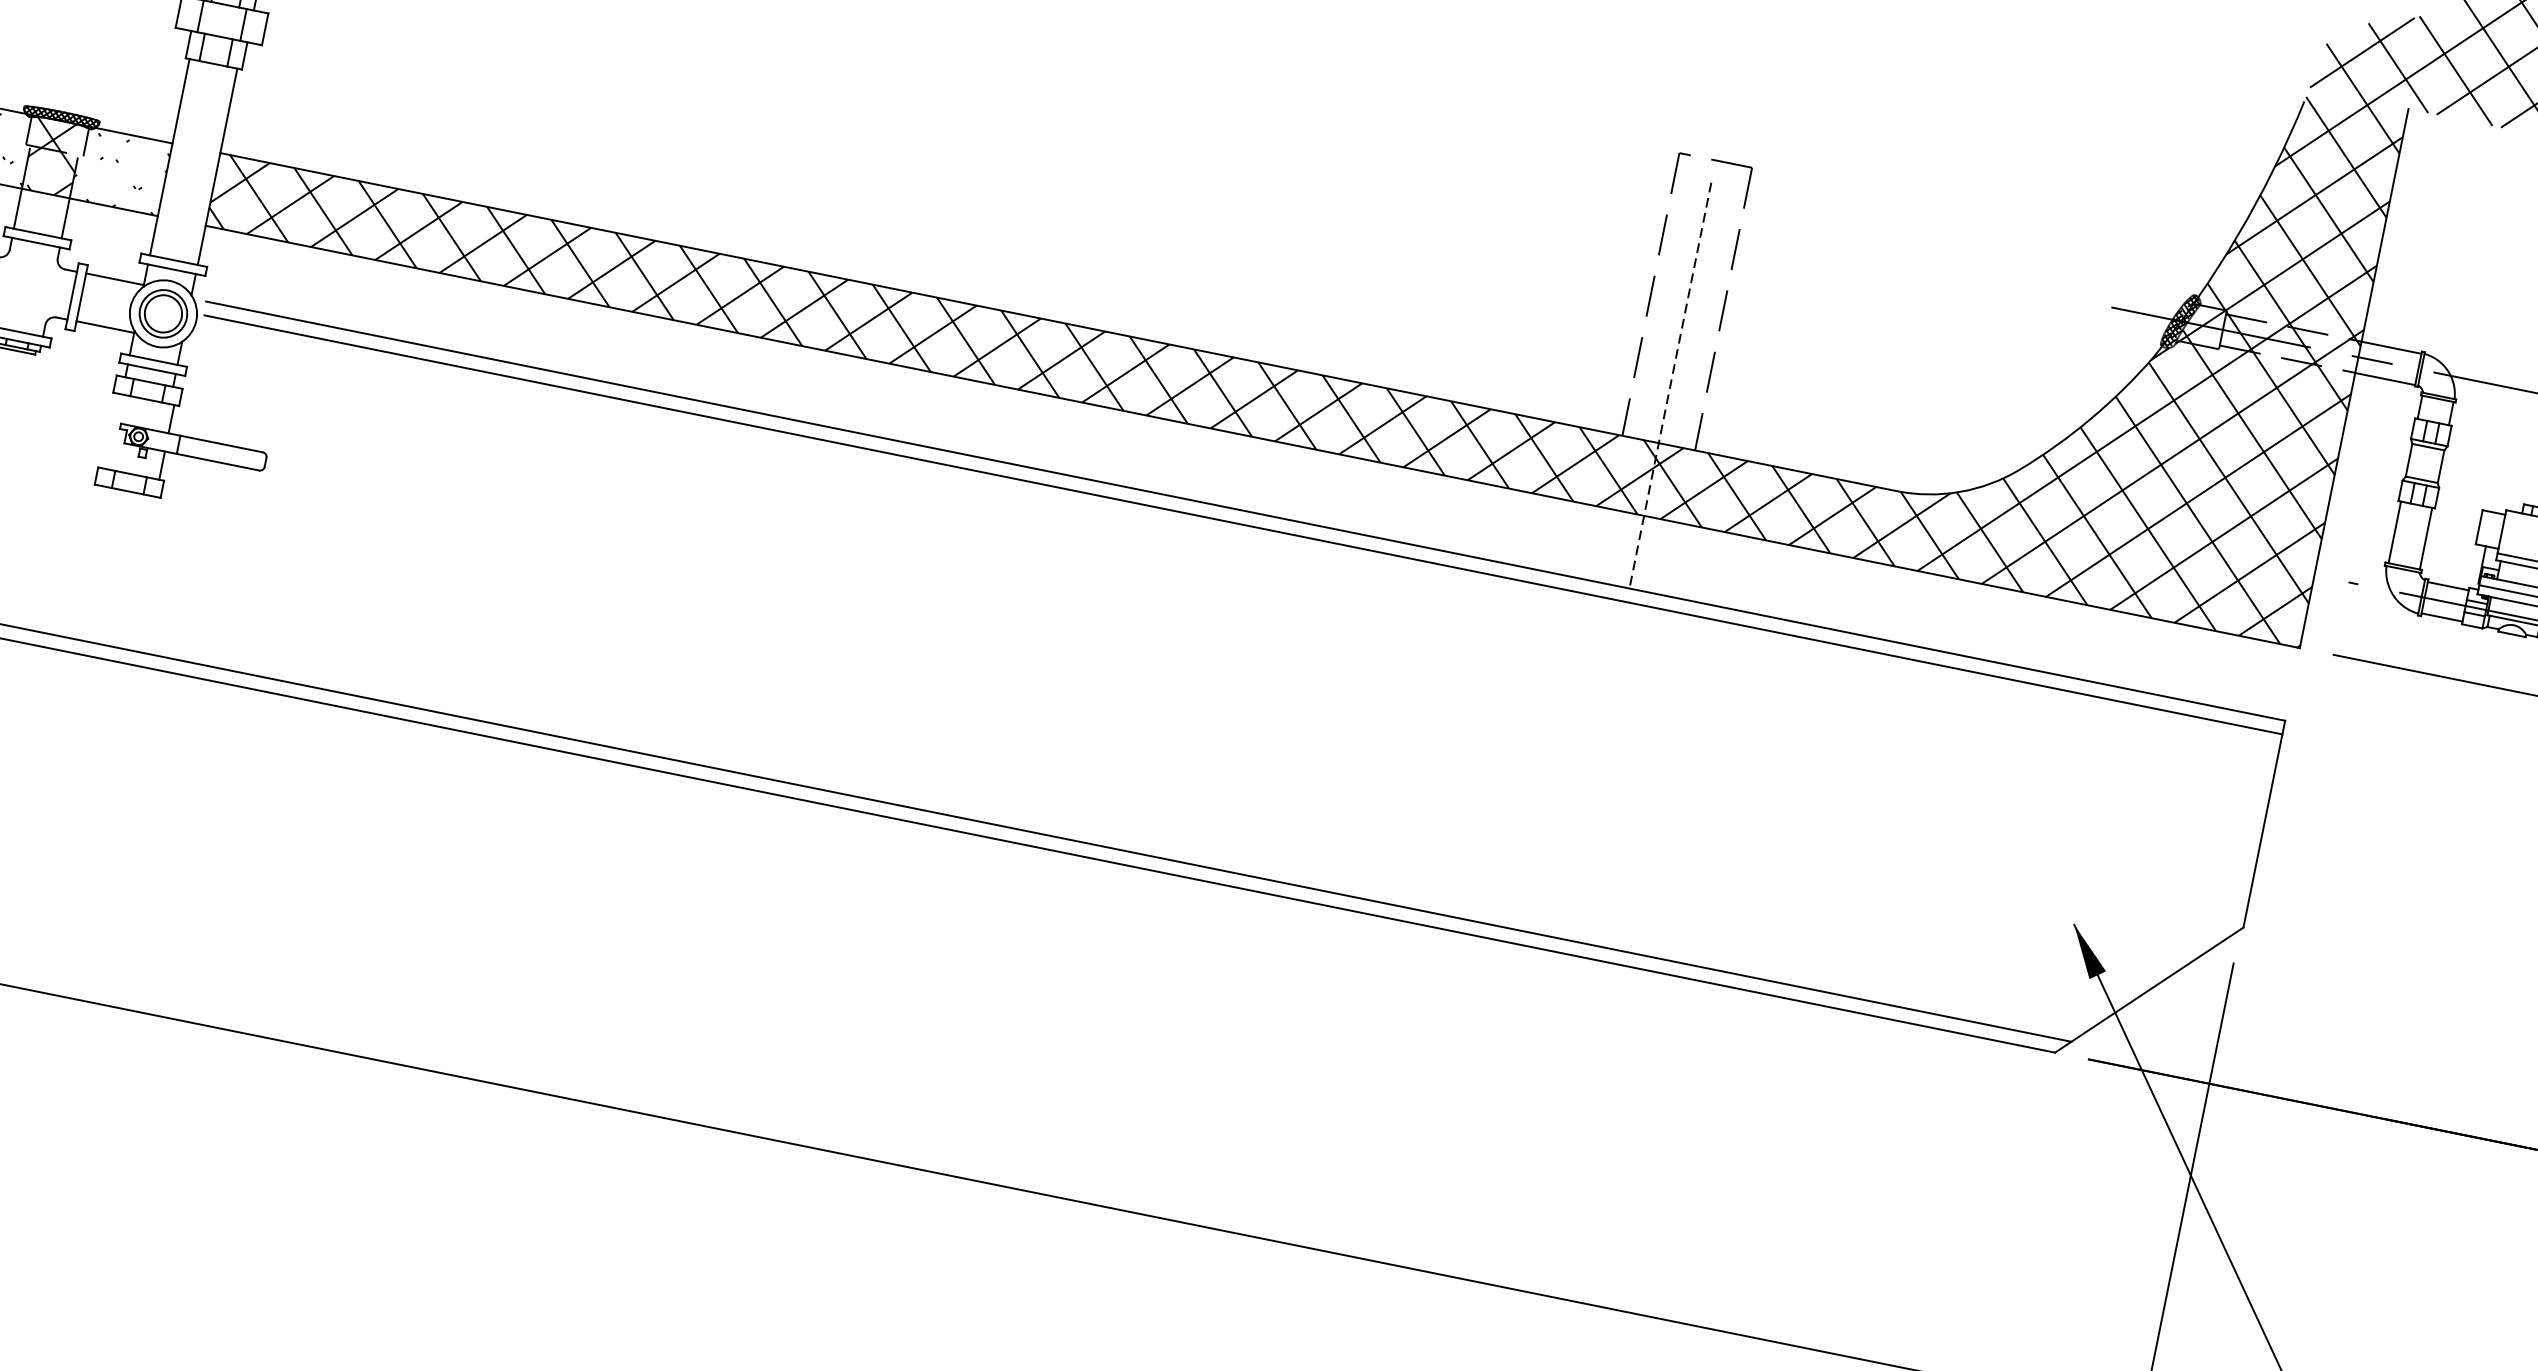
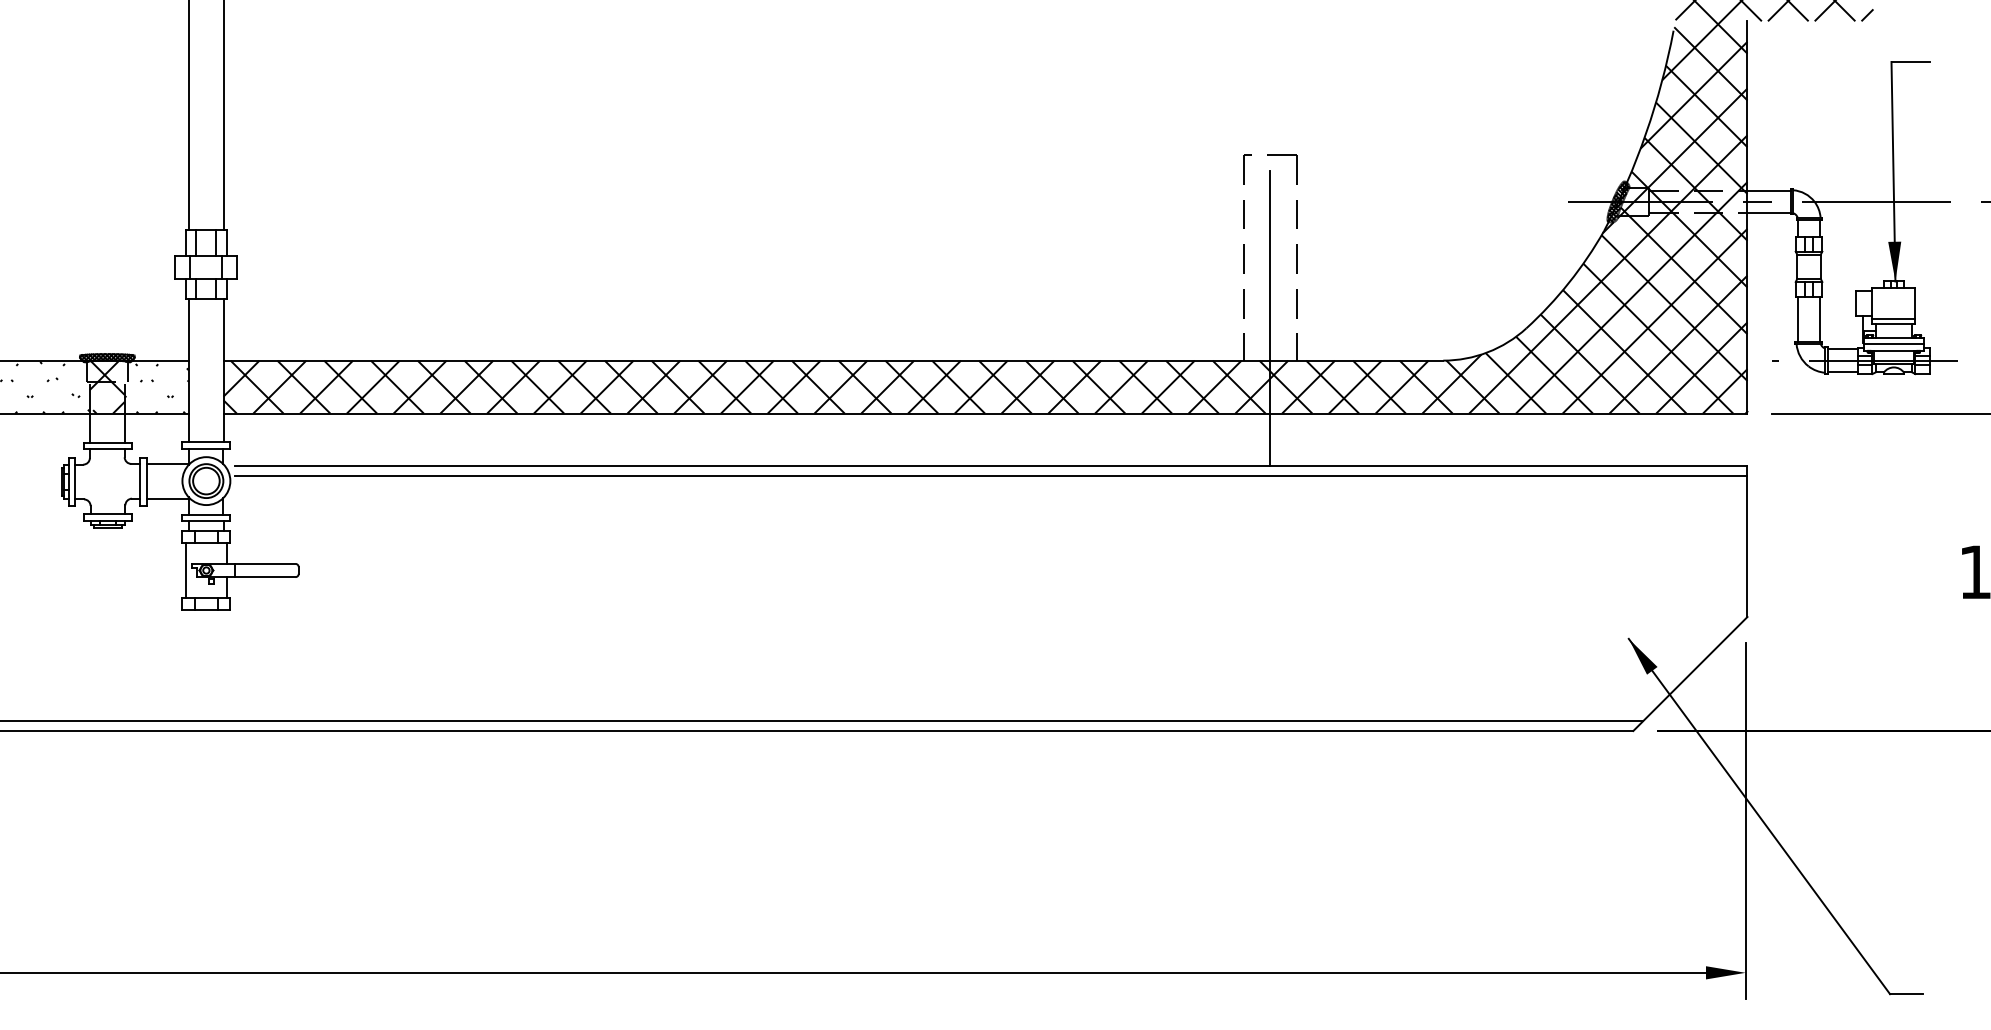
line: (1670, 385) -> (1270, 318), dashed -> solid
line: (109, 430) -> (185, 570), added

